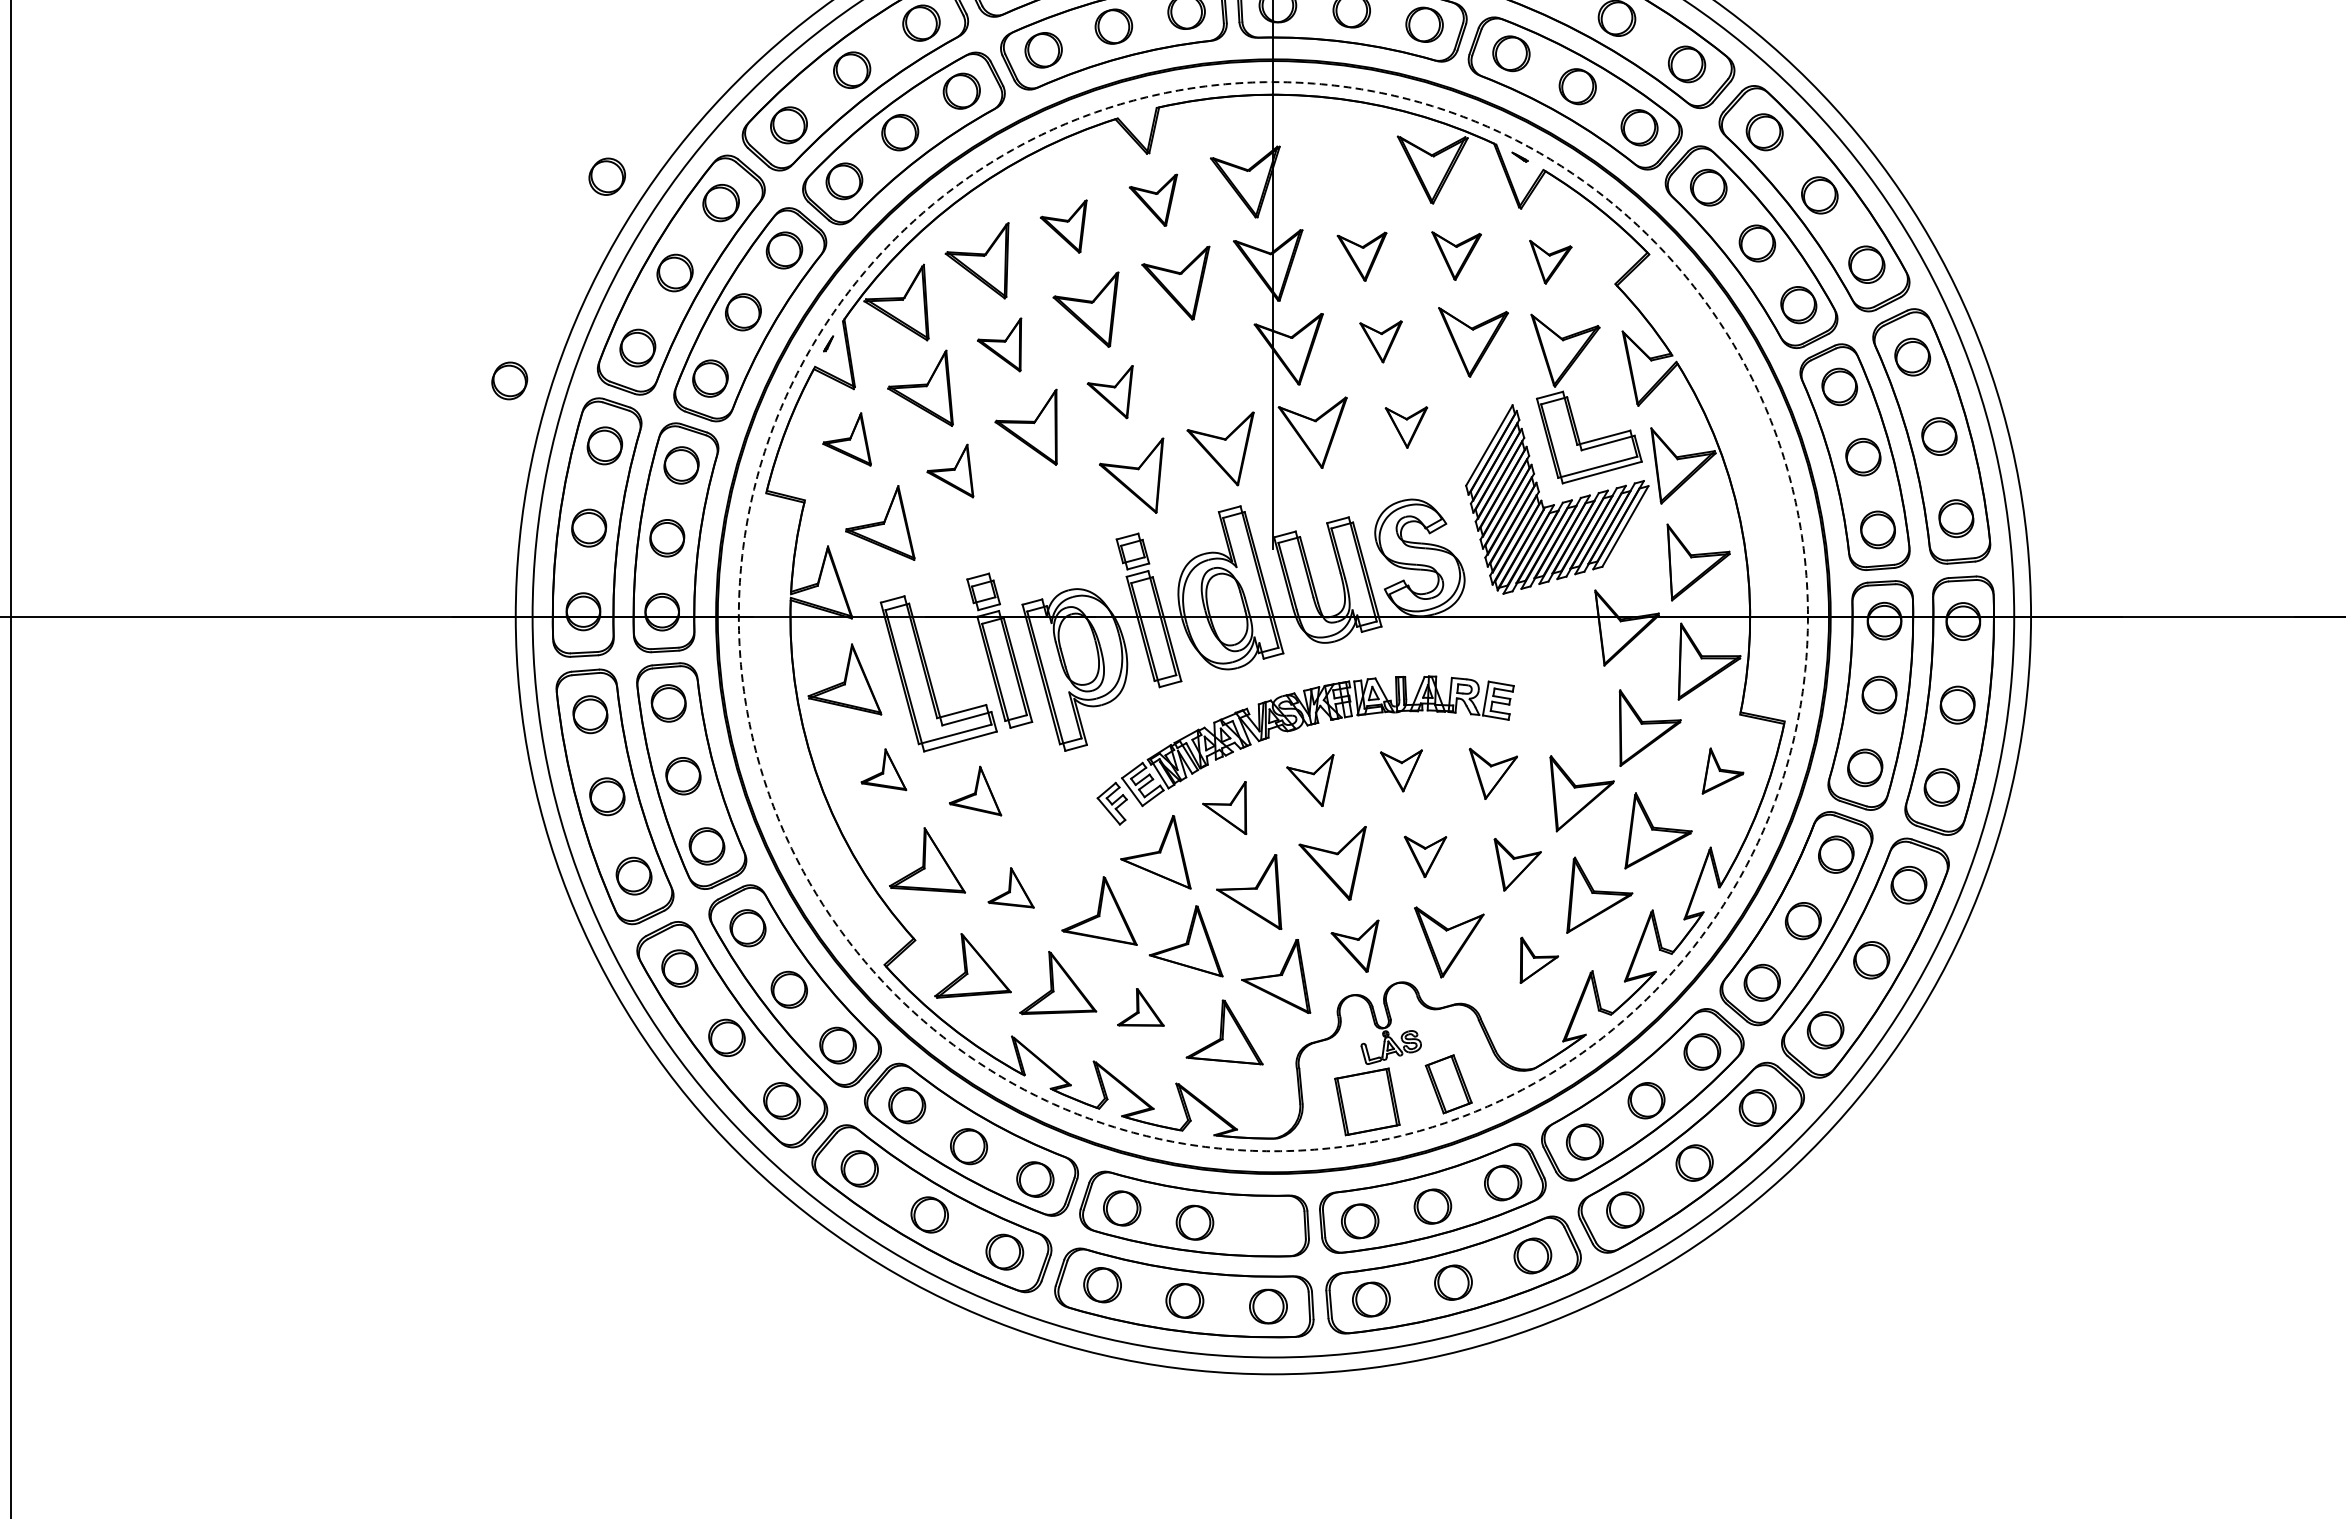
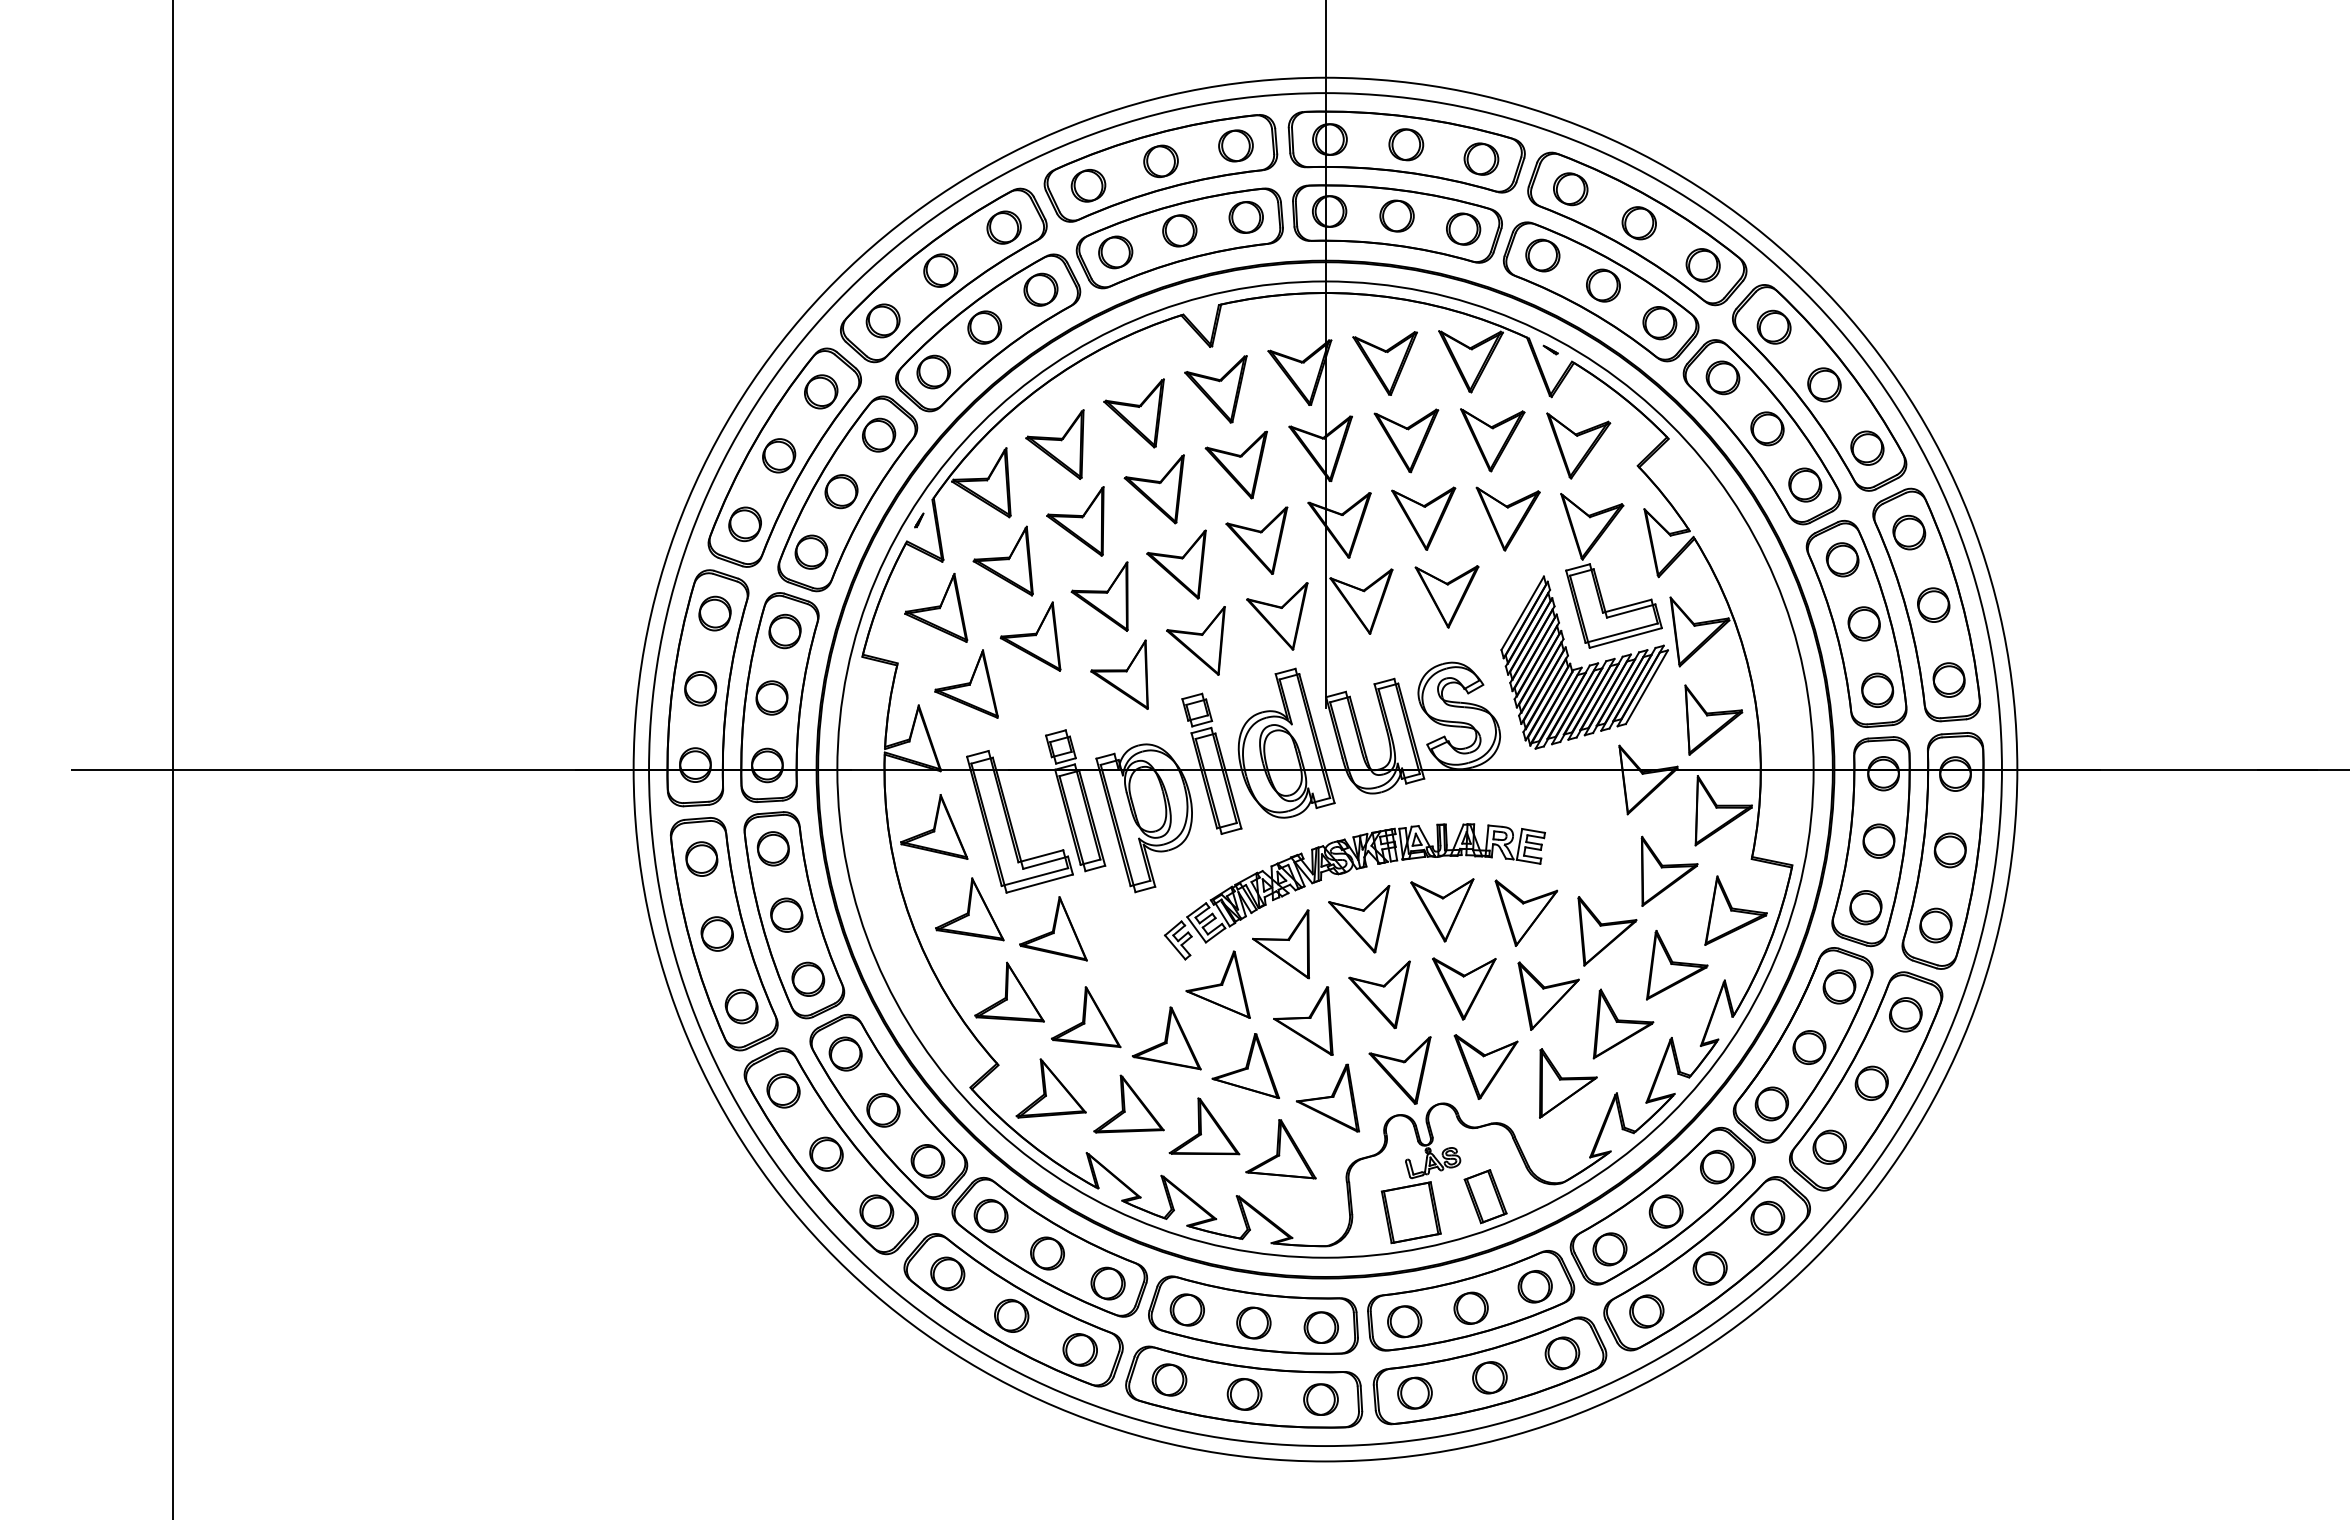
part: (1338, 171) -> (1384, 363), added
part: (607, 176) -> (717, 367), removed
part: (1152, 200) -> (1215, 389), size x1.43
part: (1063, 226) -> (1133, 413), size x1.43
part: (1362, 256) -> (1406, 440), size x1.43
part: (1456, 256) -> (1492, 440), size x1.43
part: (1550, 261) -> (1578, 445), size x1.67
part: (1380, 341) -> (1423, 518), size x1.67
part: (999, 344) -> (1075, 521), size x1.43
part: (1197, 365) -> (1256, 540), added
part: (509, 381) -> (627, 554), removed
part: (1110, 392) -> (1176, 564), size x1.43
part: (1405, 427) -> (1446, 596), size x1.67
part: (847, 439) -> (936, 607), size x1.43
part: (950, 470) -> (1030, 636), size x1.43
part: (1047, 512) -> (1119, 674), added
circle: (1273, 616) -> (1325, 769), dashed -> solid
part: (883, 769) -> (969, 909), size x1.67
part: (1401, 770) -> (1442, 910), size x1.67
part: (1722, 770) -> (1735, 910), size x1.67
part: (1493, 773) -> (1526, 912), size x1.43
part: (1310, 780) -> (1359, 919), size x1.43
part: (975, 790) -> (1053, 928), size x1.43
part: (1224, 808) -> (1280, 944), size x1.43
part: (1425, 856) -> (1464, 988), size x1.67
part: (1517, 864) -> (1548, 995), size x1.43
part: (1010, 888) -> (1085, 1017), size x1.67
part: (1354, 946) -> (1399, 1070), size x1.43
part: (1539, 960) -> (1568, 1083), size x1.67
part: (1140, 1007) -> (1204, 1126), size x1.67
part: (1267, 1227) -> (1320, 1327), added

